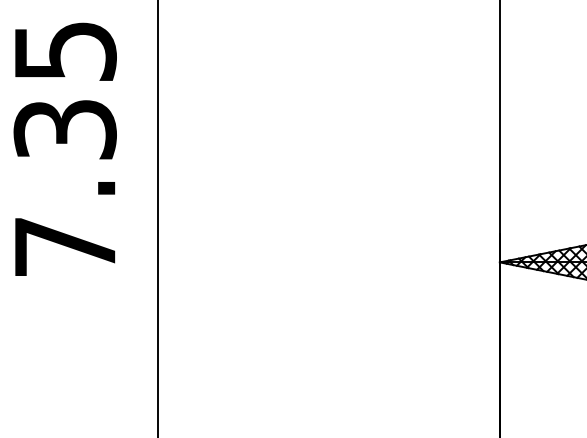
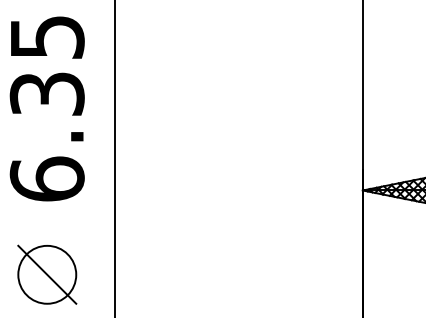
text: (64, 245) -> (46, 178), 7.35 -> 6.35
part: (65, 378) -> (47, 274), added

